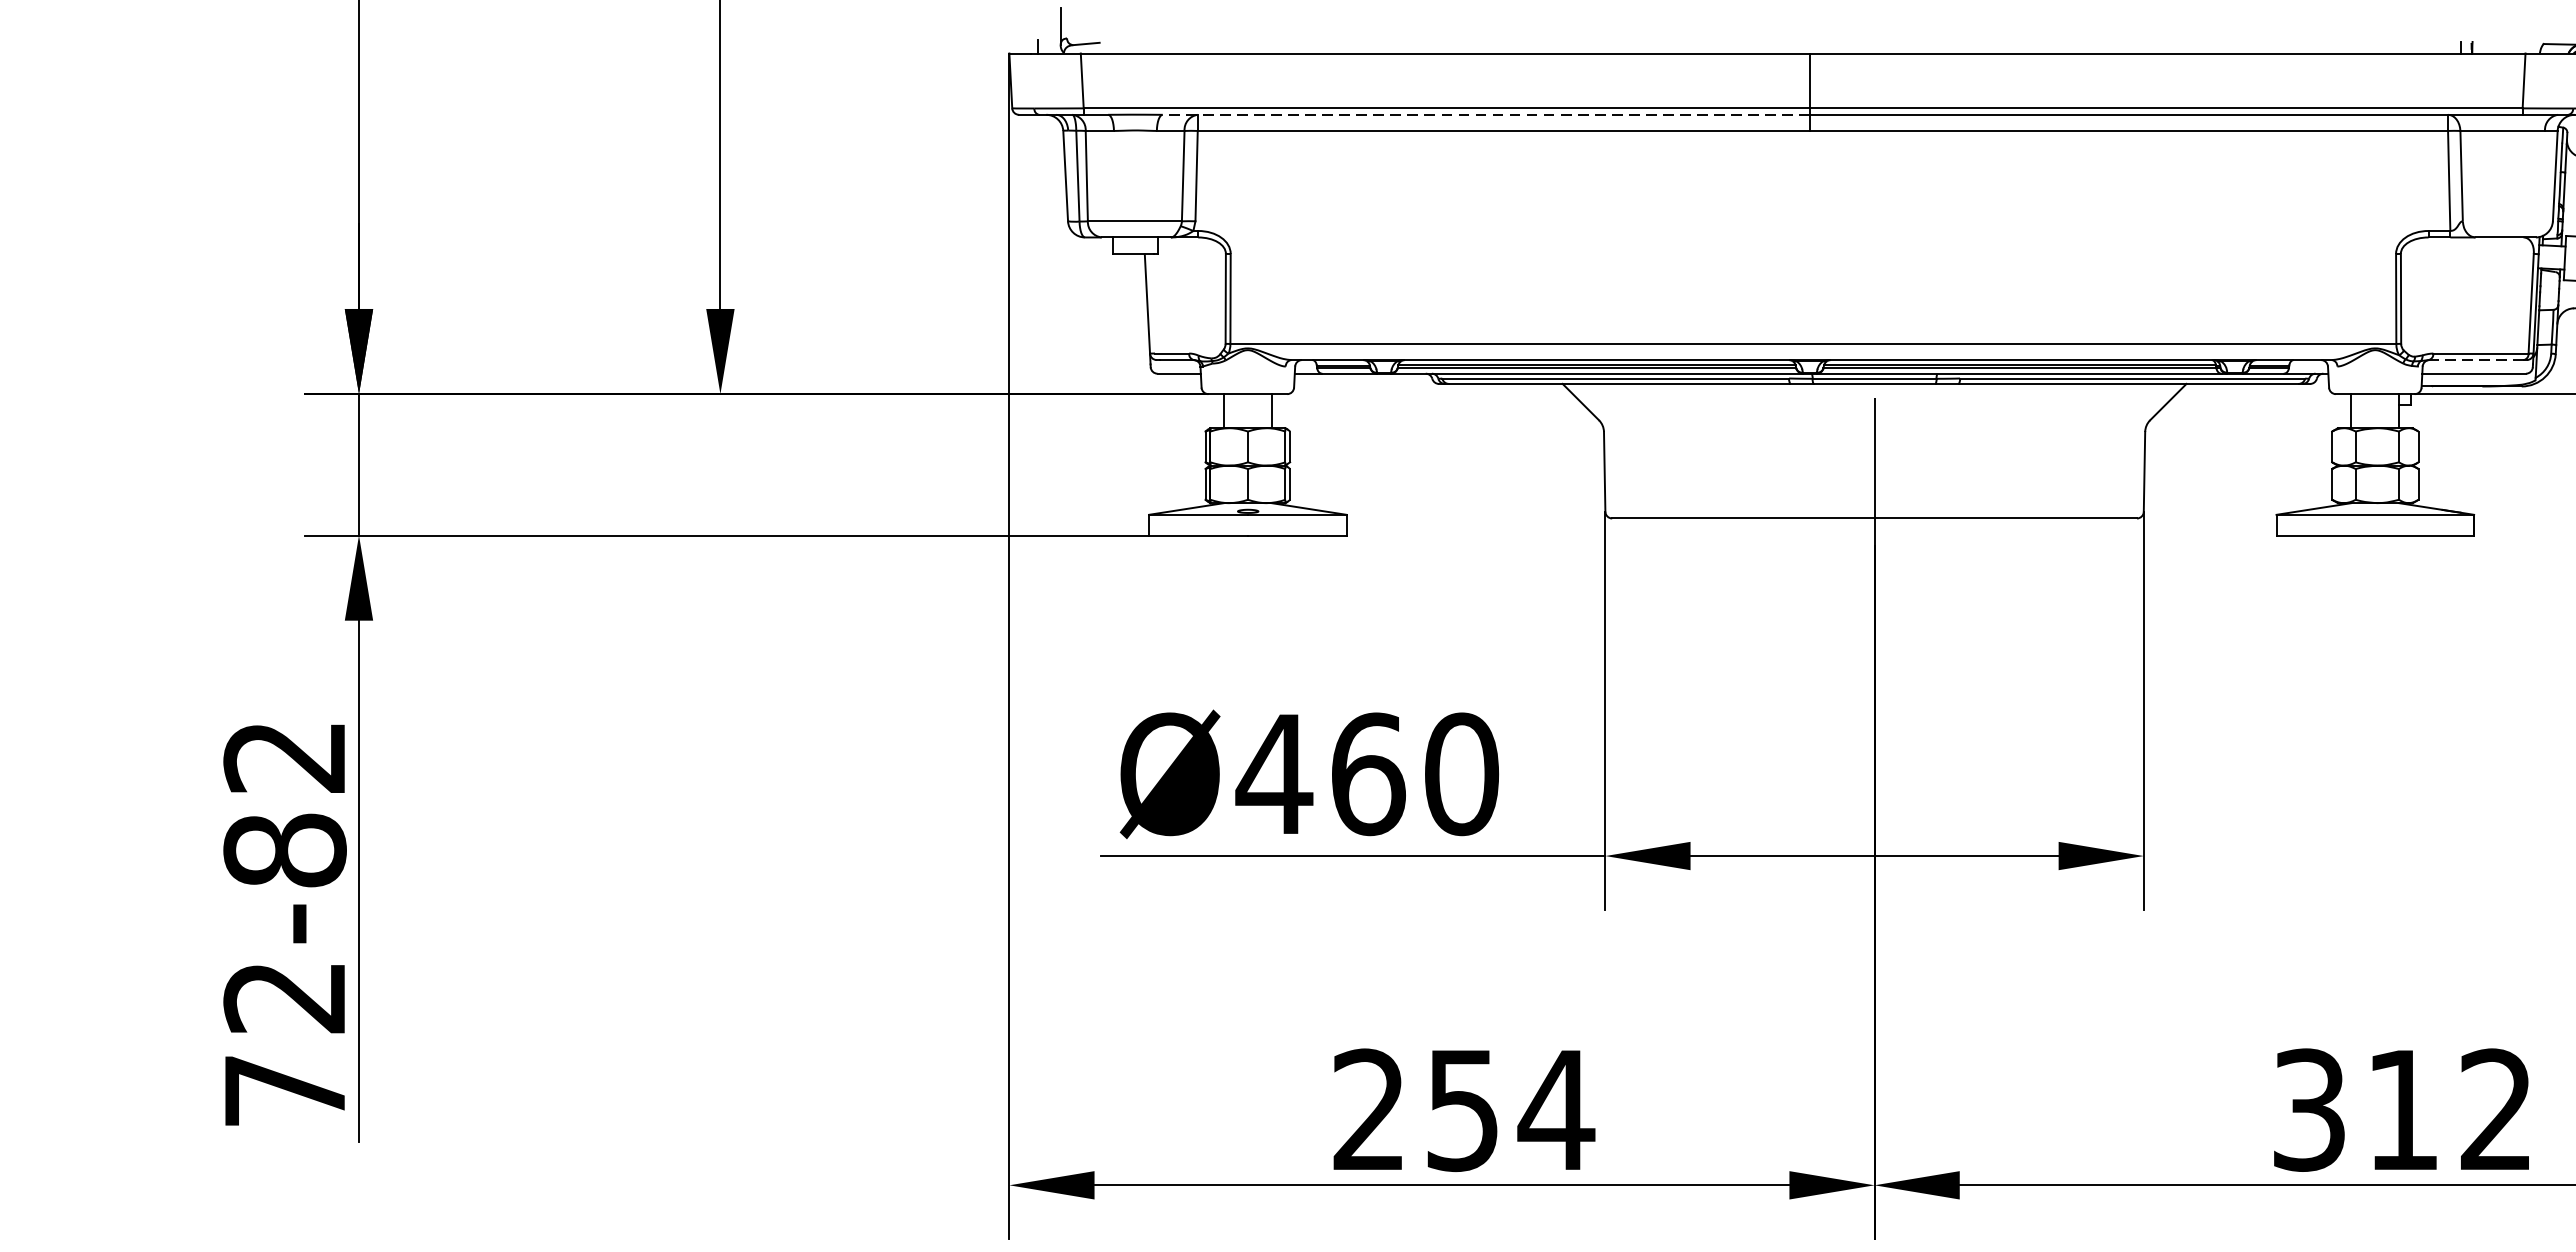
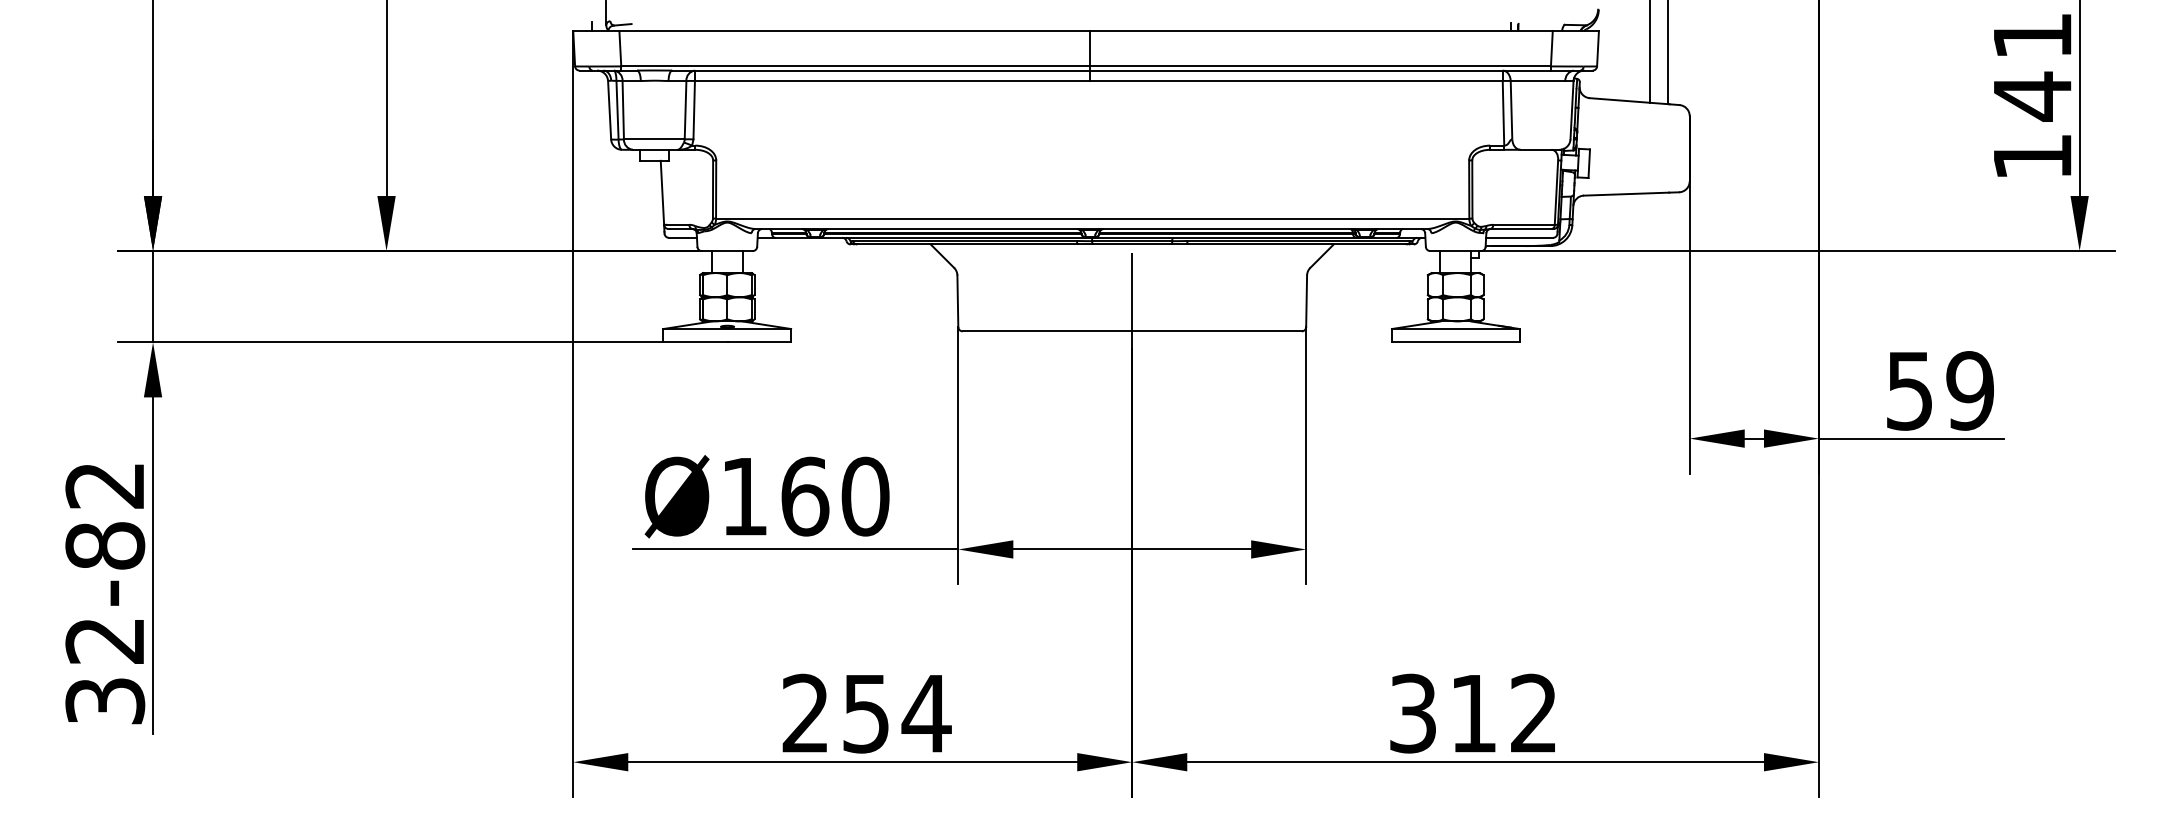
line: (1484, 114) -> (880, 70), dashed -> solid
line: (2475, 360) -> (1520, 229), dashed -> solid
text: (1274, 774) -> (744, 496), Ø460 -> Ø160
text: (285, 1091) -> (105, 701), 72-82 -> 32-82

